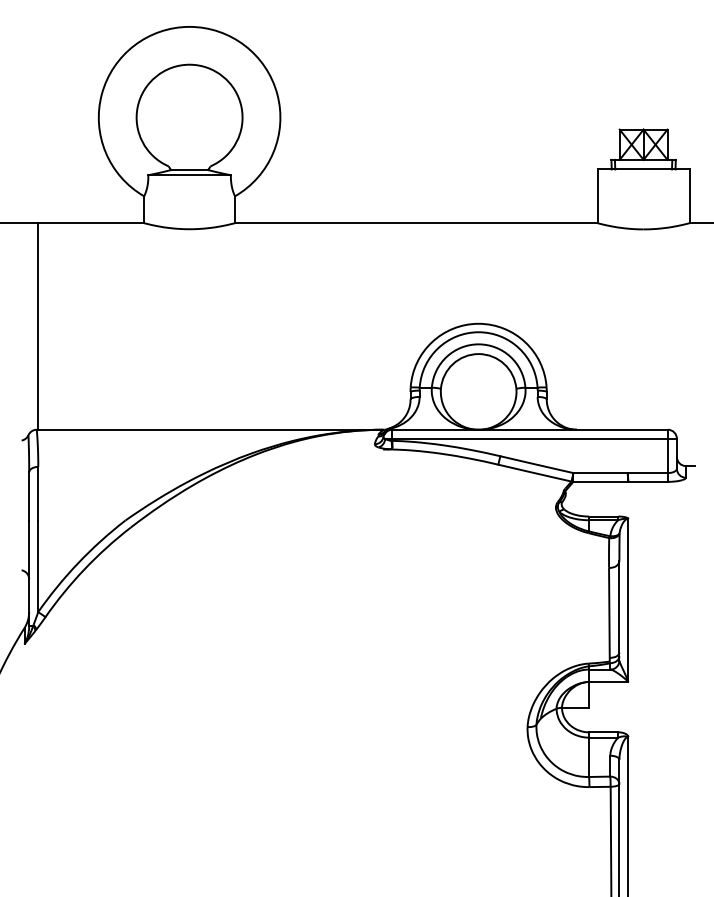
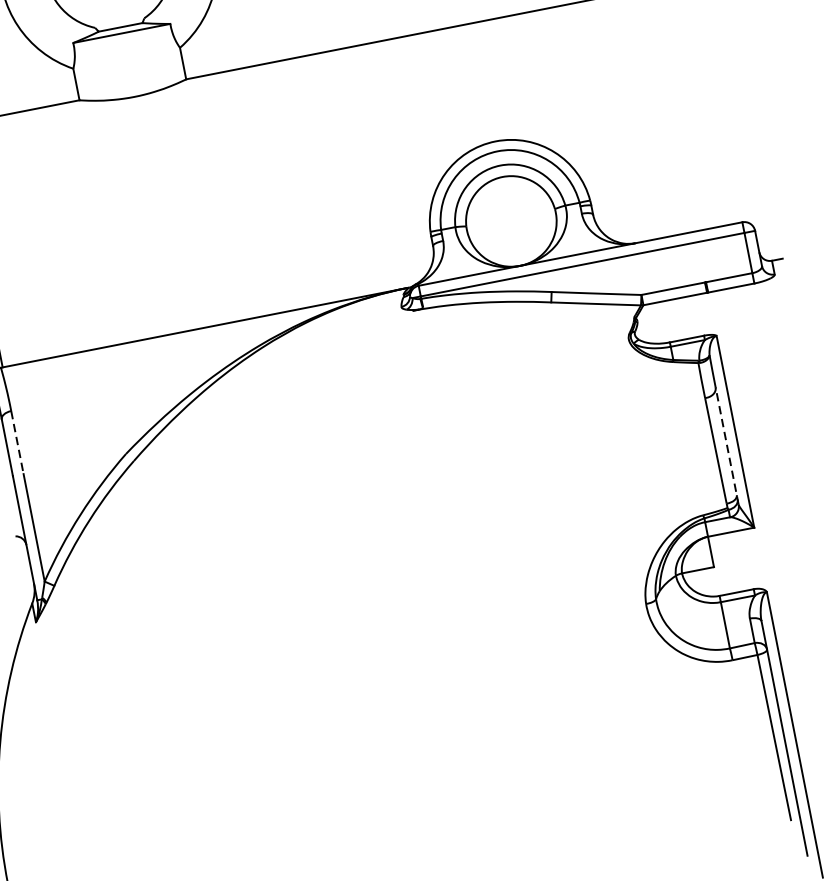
line: (38, 493) -> (17, 442), solid -> dashed
line: (619, 610) -> (727, 445), solid -> dashed

